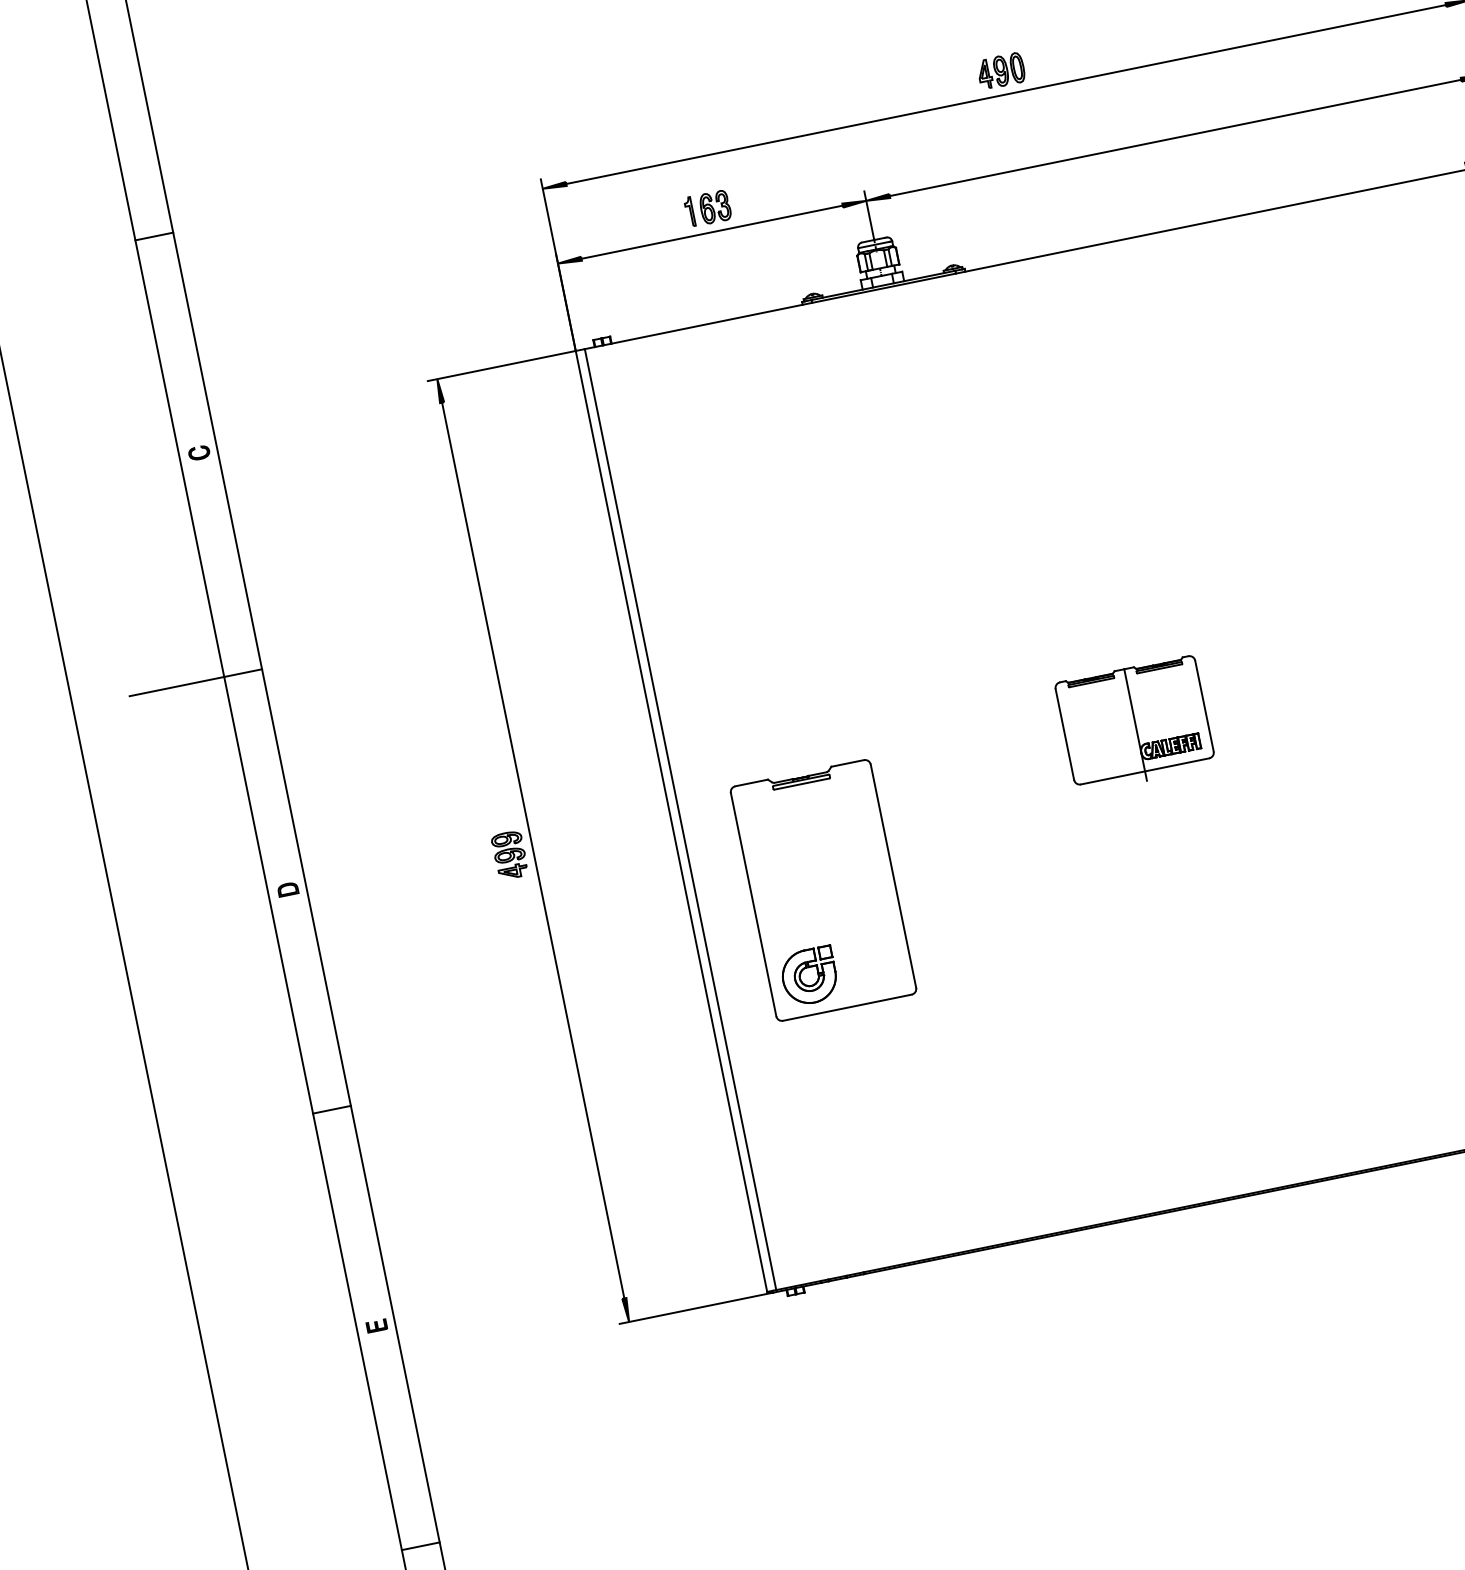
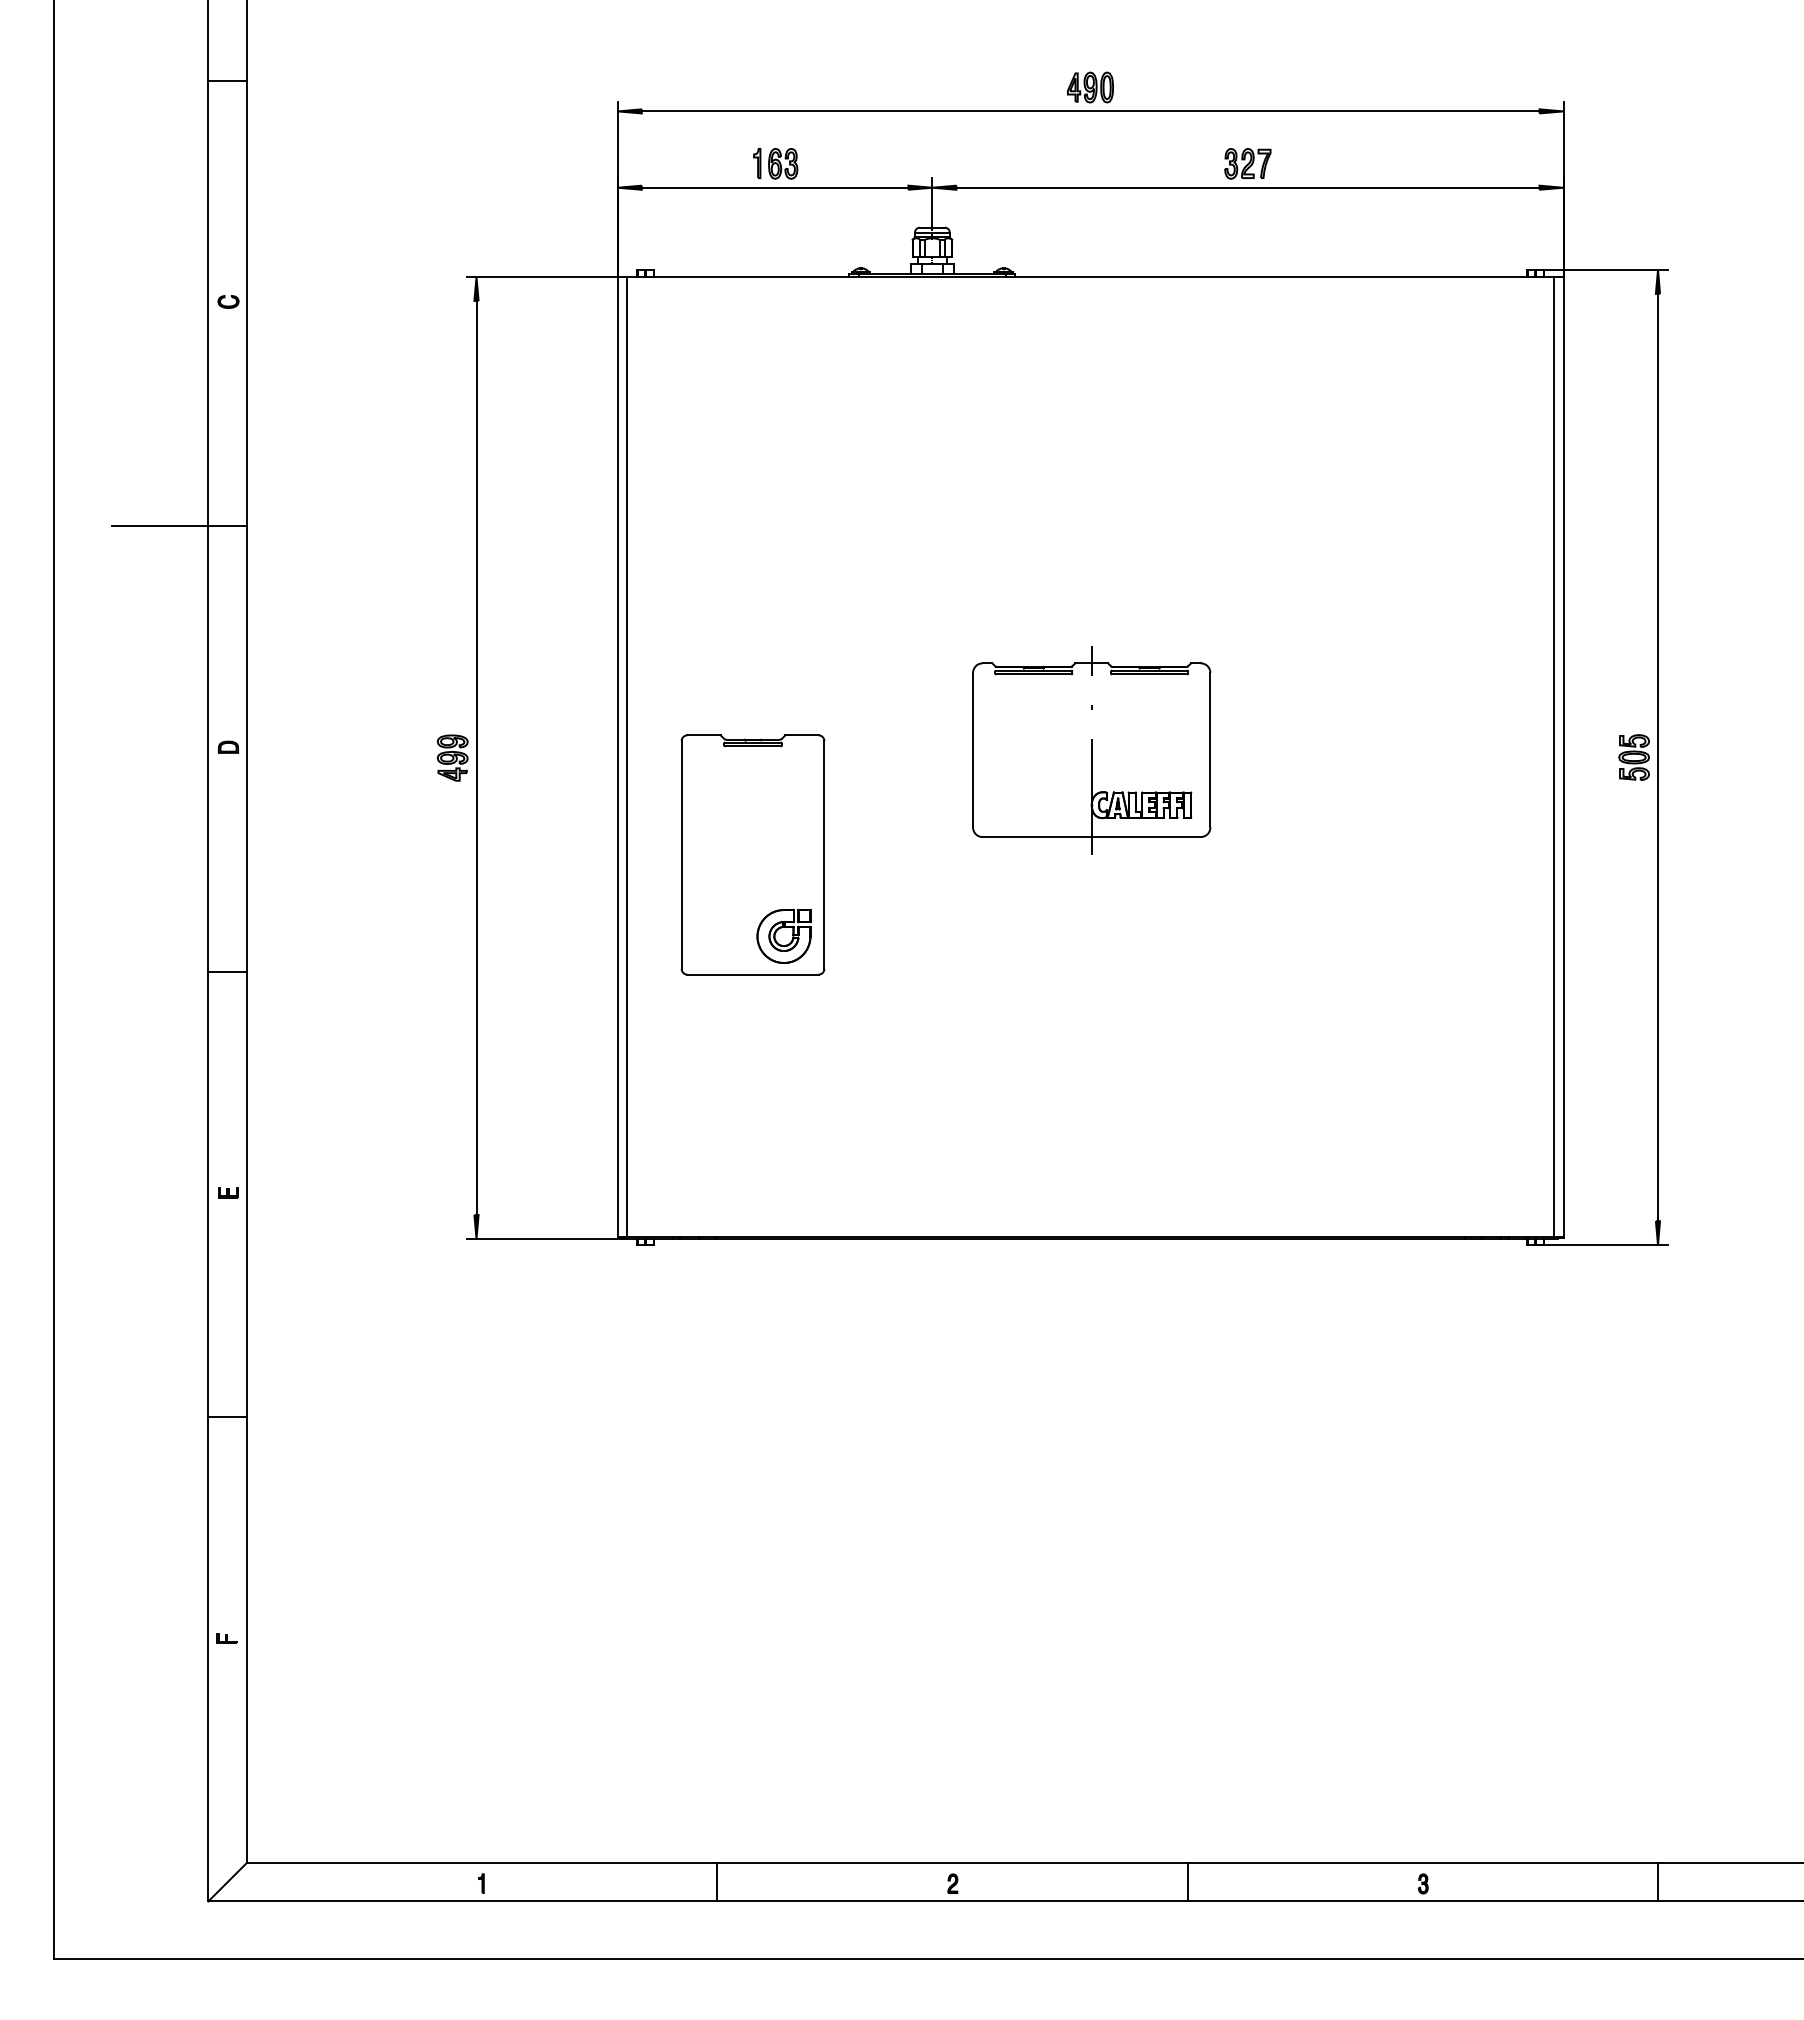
part: (1170, 114) -> (1247, 163), added
part: (1134, 720) -> (1091, 750), size x1.67
part: (808, 975) -> (783, 935), moved

